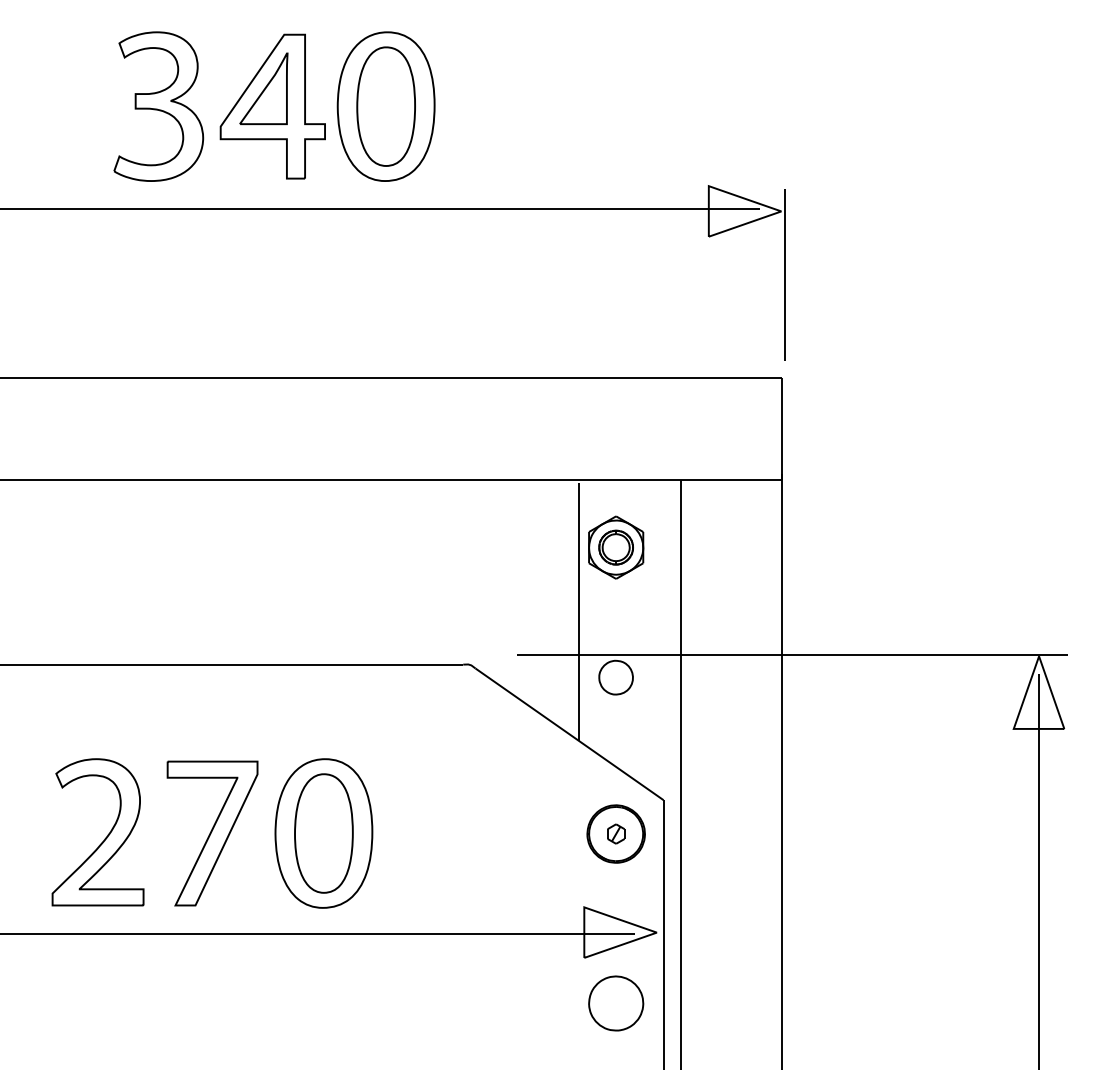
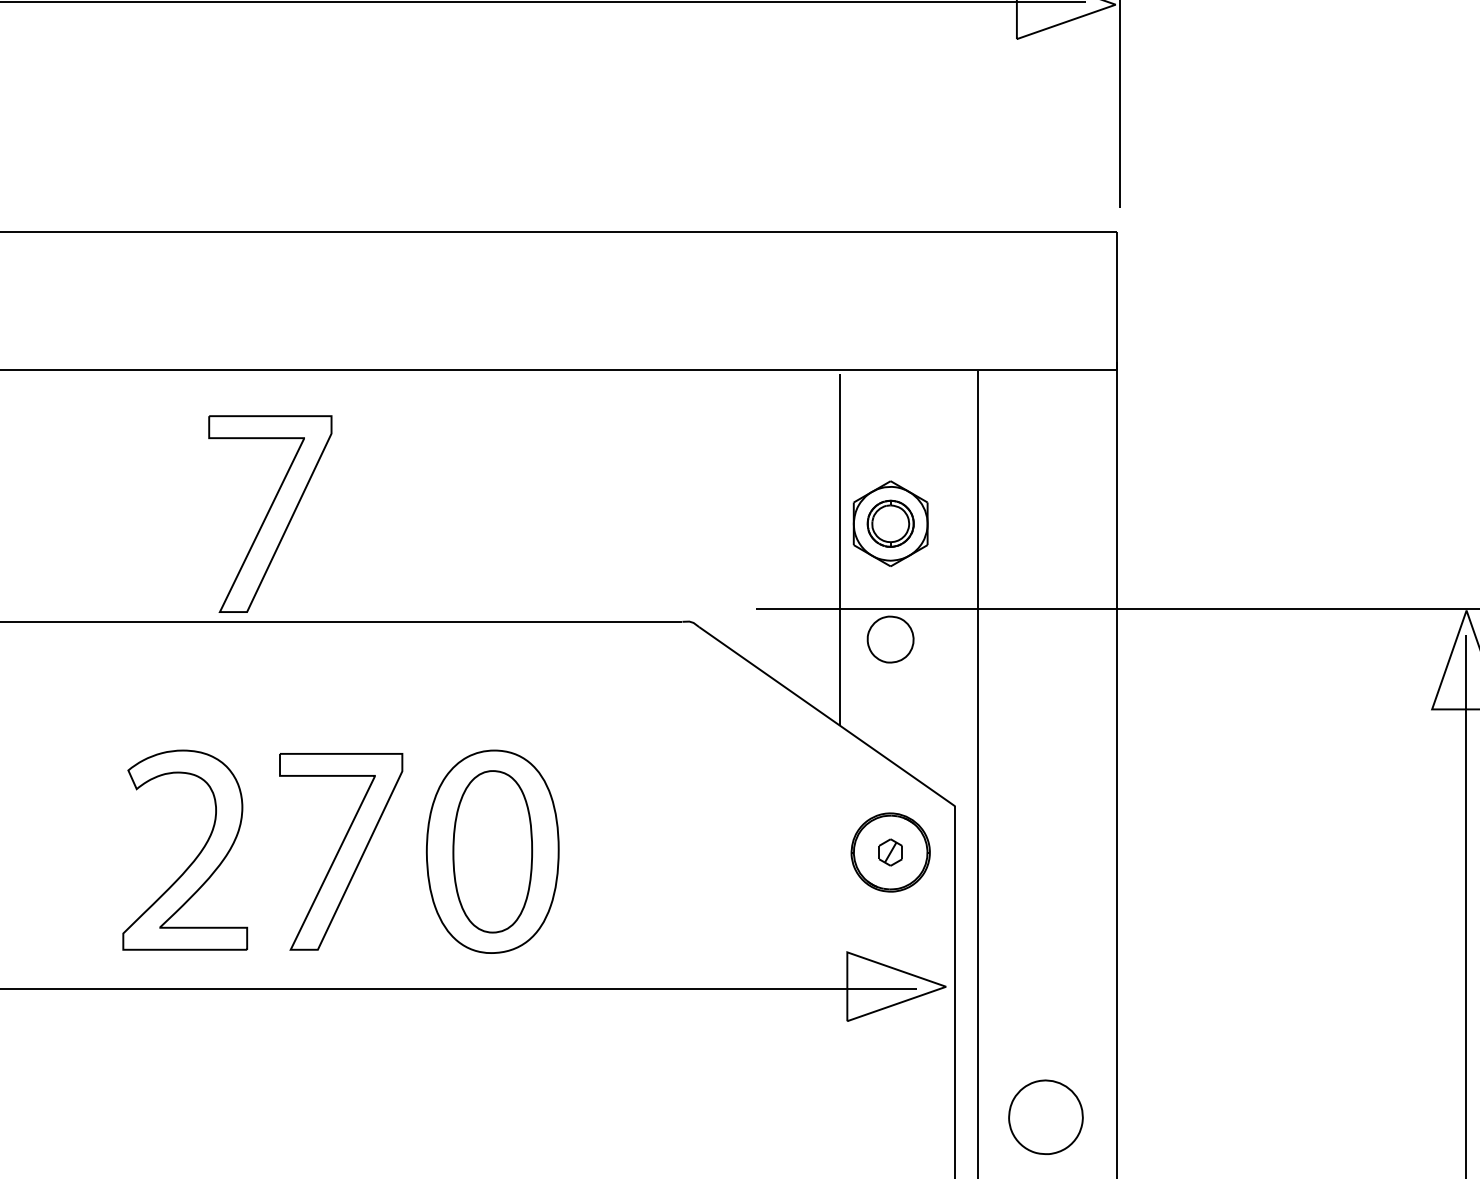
part: (616, 547) -> (891, 523), moved
part: (160, 585) -> (270, 514), added
part: (616, 1003) -> (1046, 1117), moved

